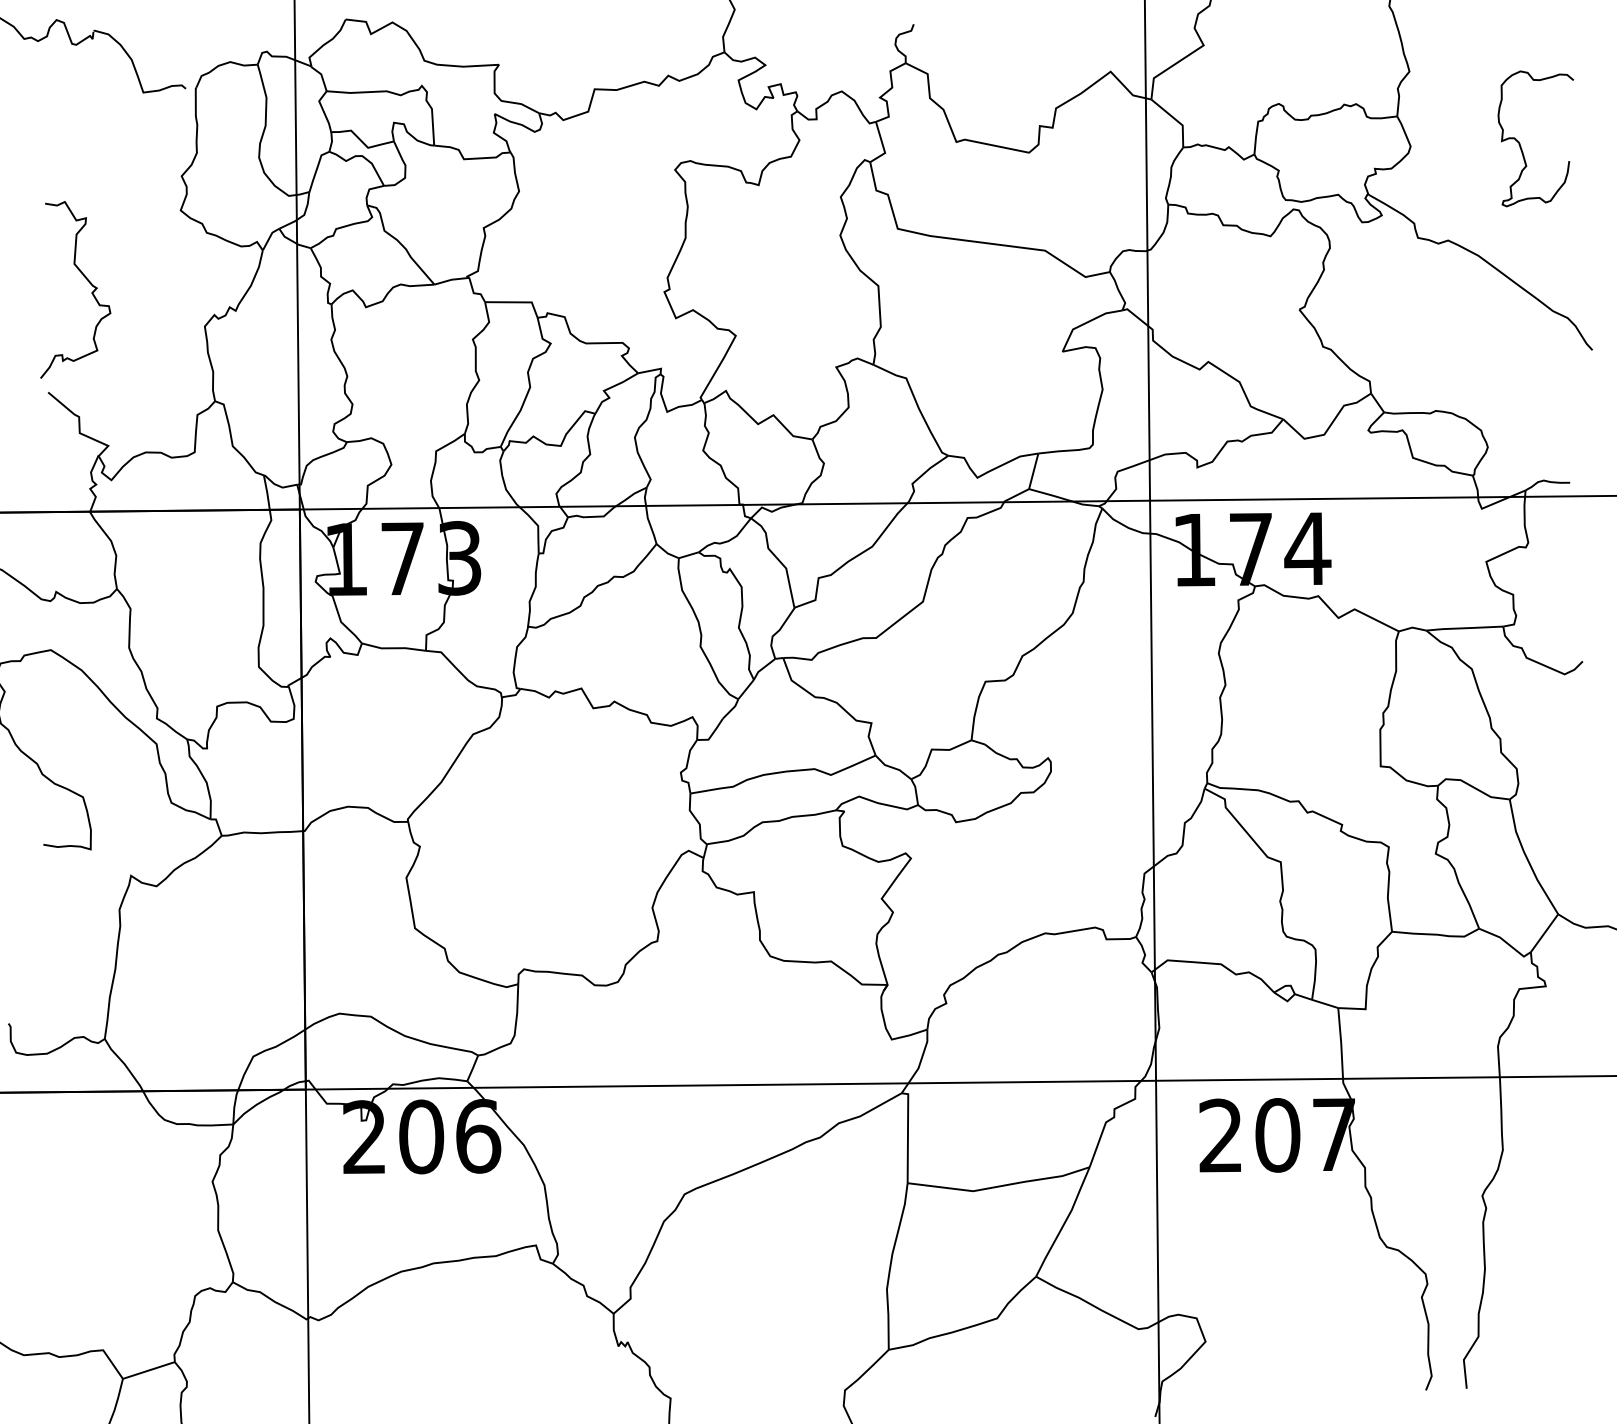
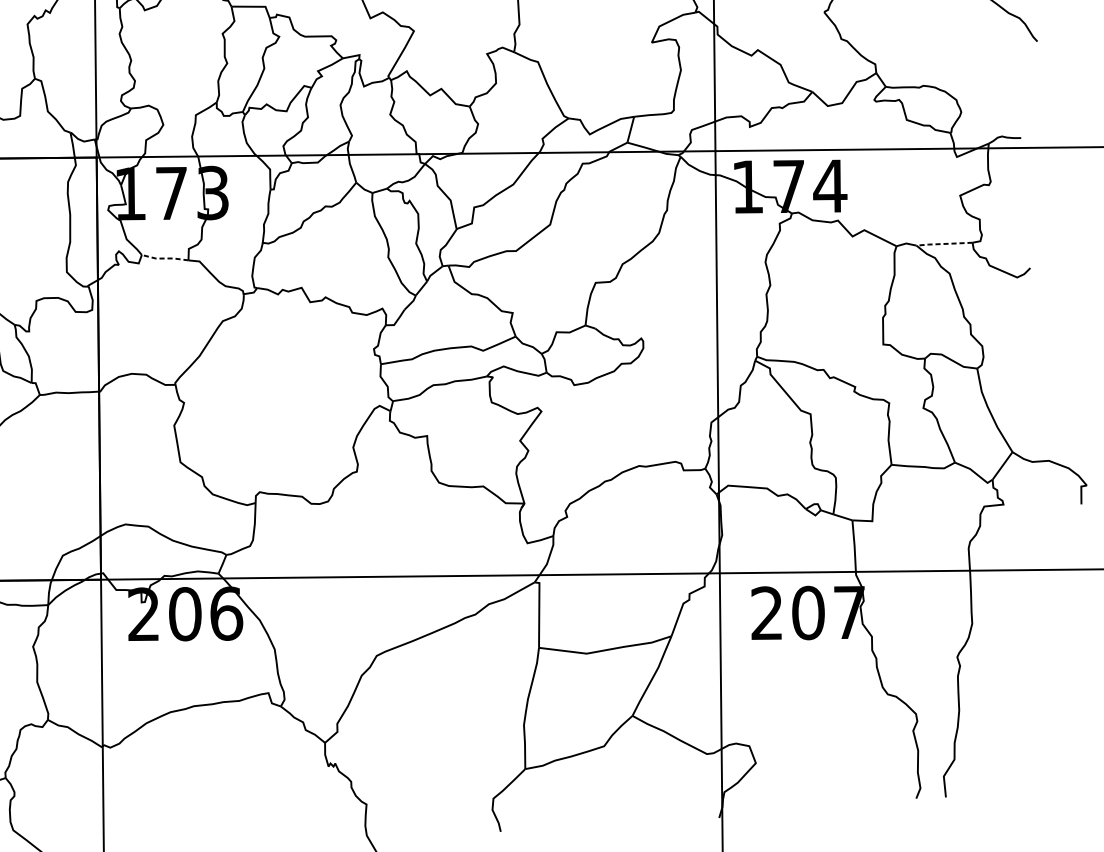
line: (1463, 628) -> (943, 244), solid -> dashed
line: (393, 648) -> (164, 258), solid -> dashed

